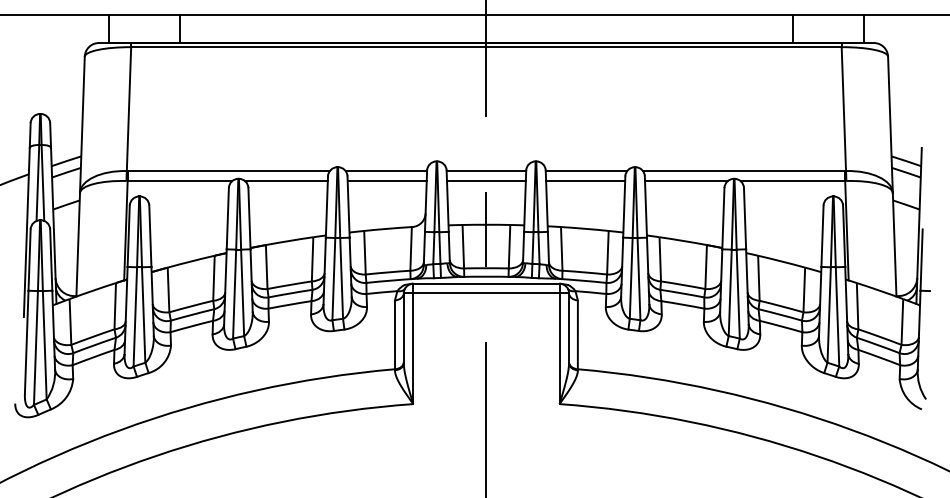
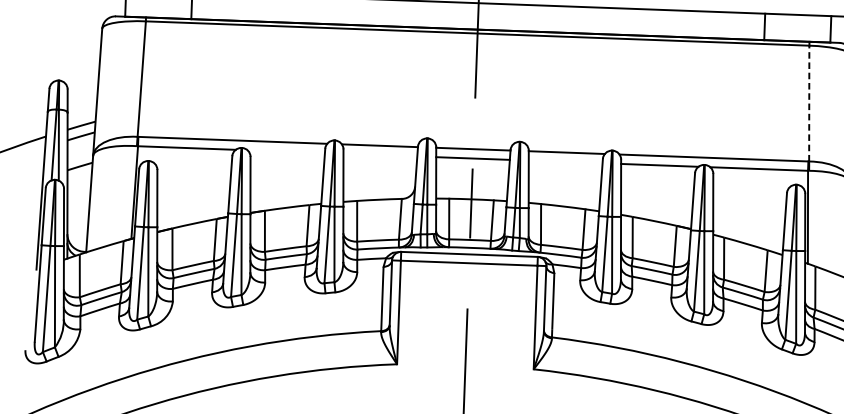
line: (843, 109) -> (808, 103), solid -> dashed
line: (286, 181) -> (286, 152), removed
line: (386, 181) -> (379, 155), removed
line: (585, 181) -> (565, 162), removed

